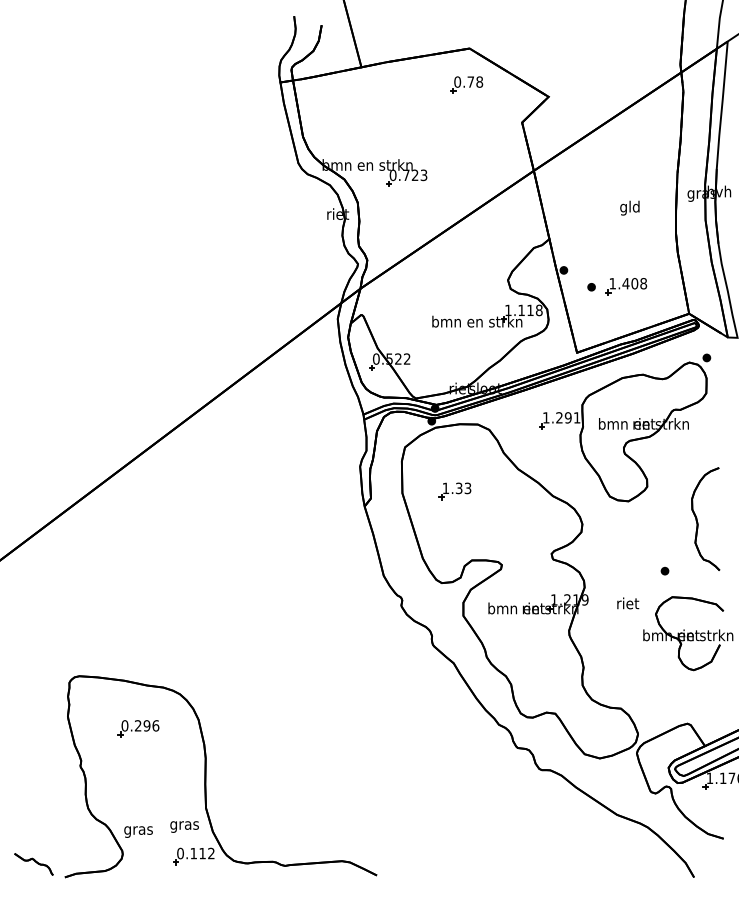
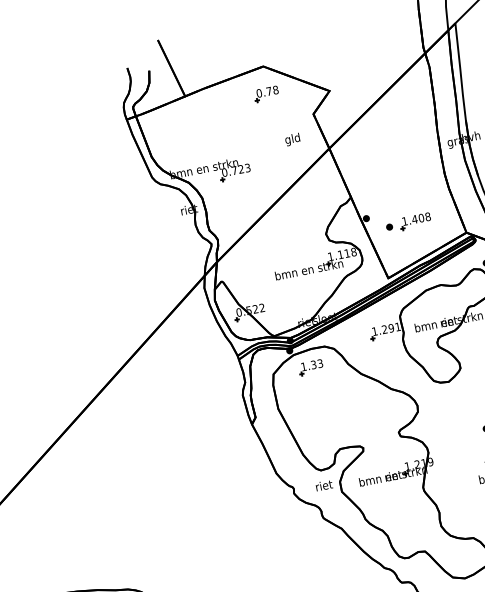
text: (629, 207) -> (292, 139), moved
part: (454, 491) -> (310, 367), moved
text: (628, 603) -> (324, 485), moved

